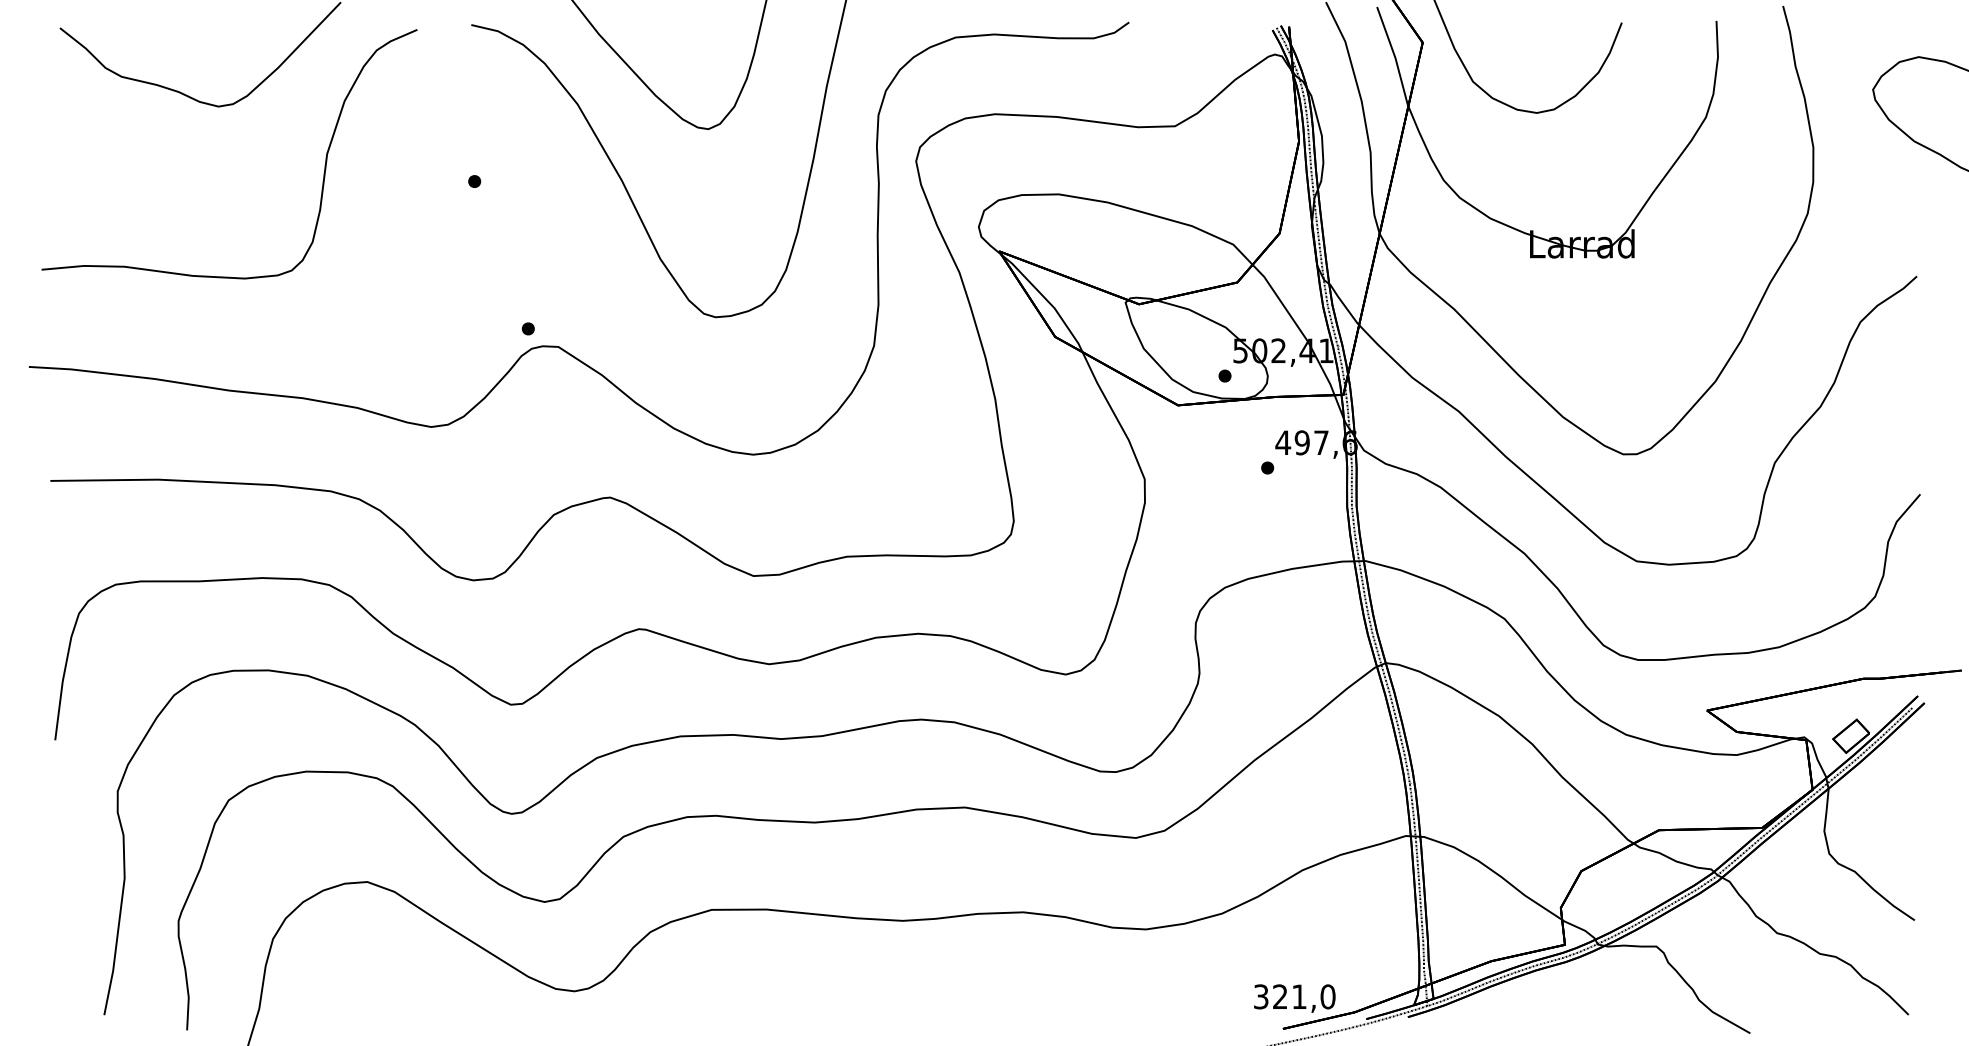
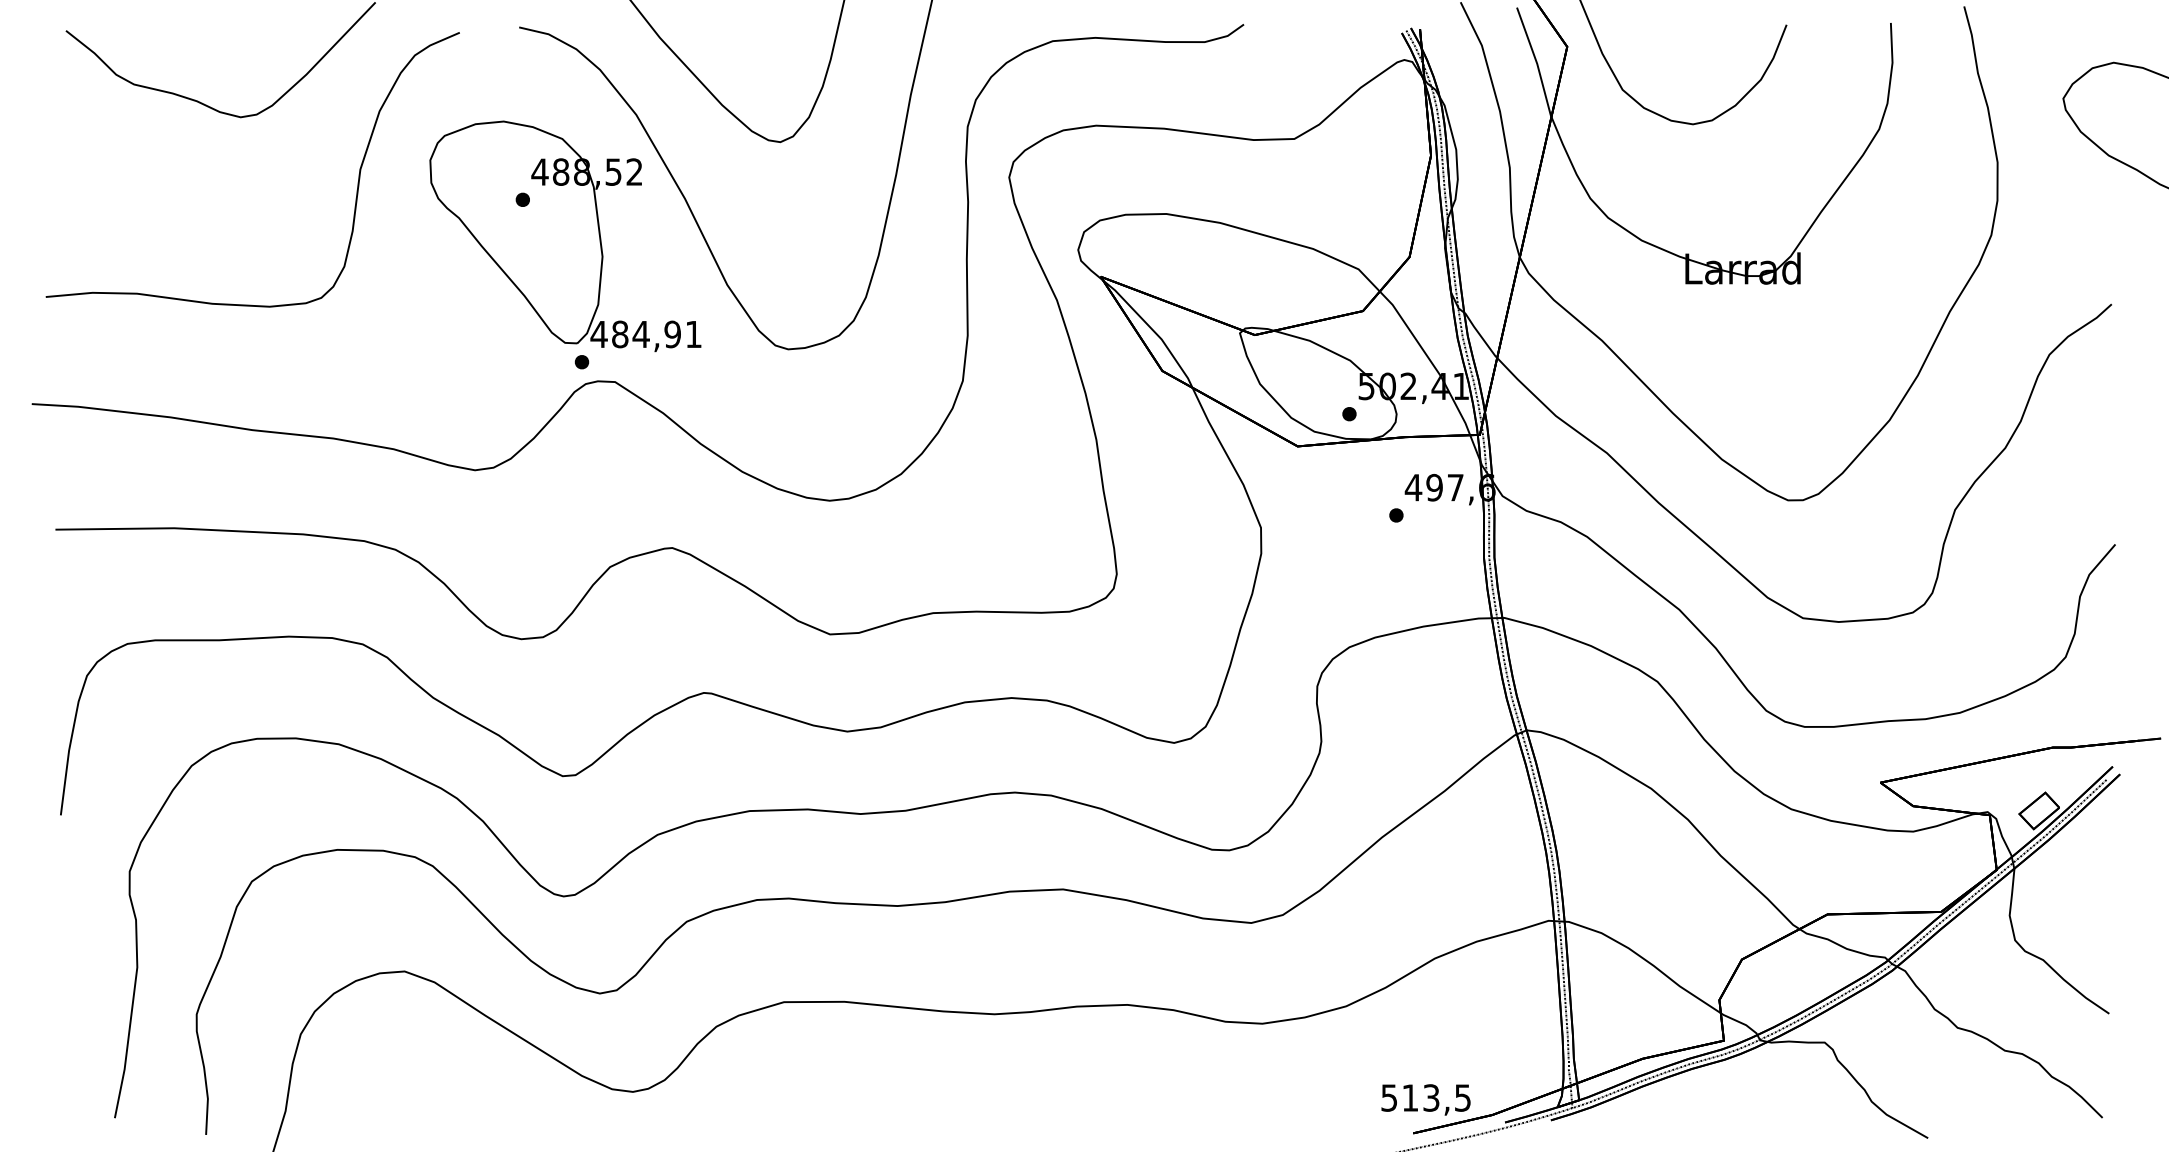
part: (512, 214) -> (564, 236), added
text: (1294, 996) -> (1425, 1097), 321,0 -> 513,5

